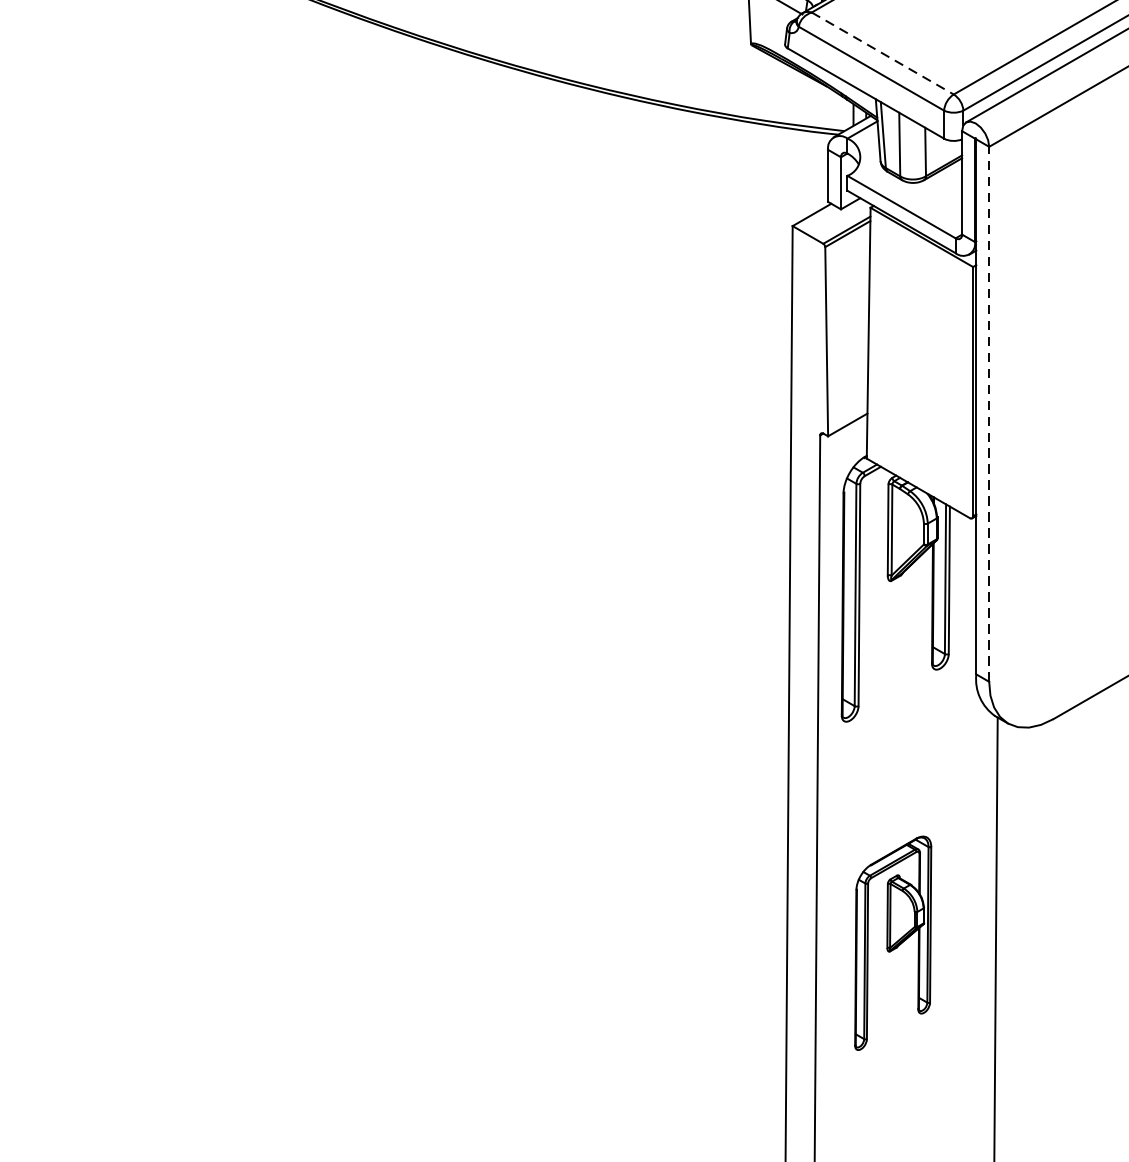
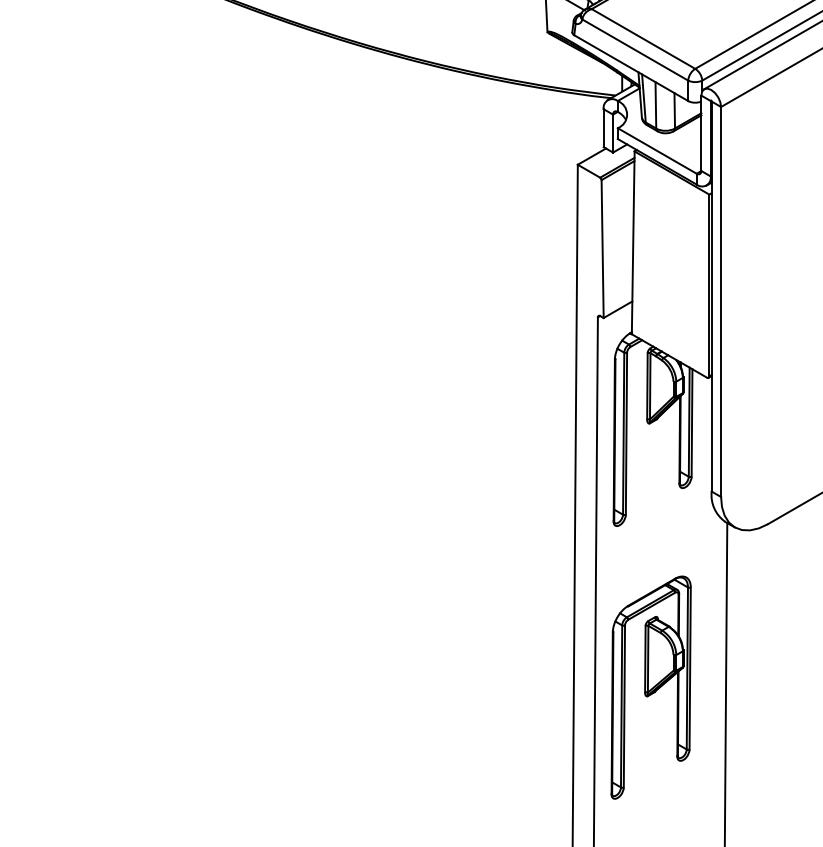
line: (882, 52) -> (643, 38), dashed -> solid
line: (989, 415) -> (721, 302), dashed -> solid
part: (892, 943) -> (650, 687), size x1.43

